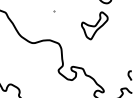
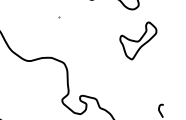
part: (94, 25) -> (137, 40), moved

